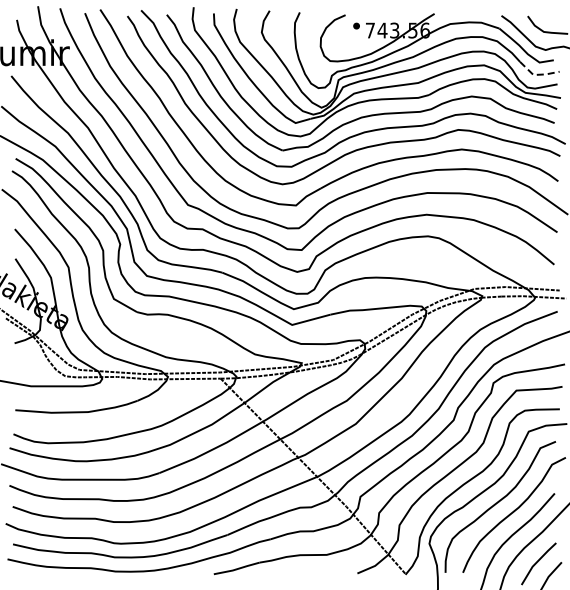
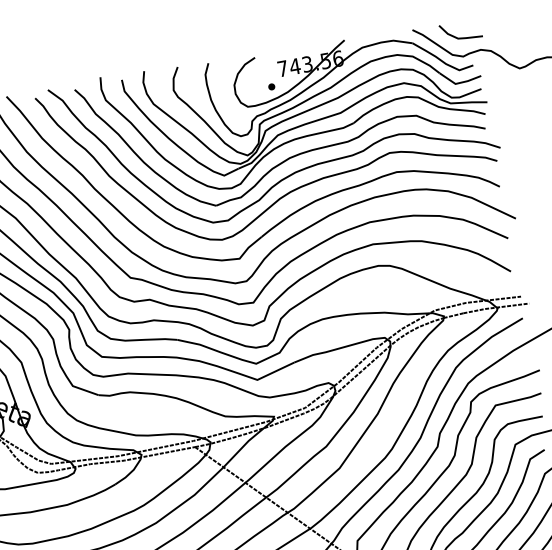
part: (356, 25) -> (271, 86), moved
line: (537, 74) -> (459, 82), dashed -> solid

